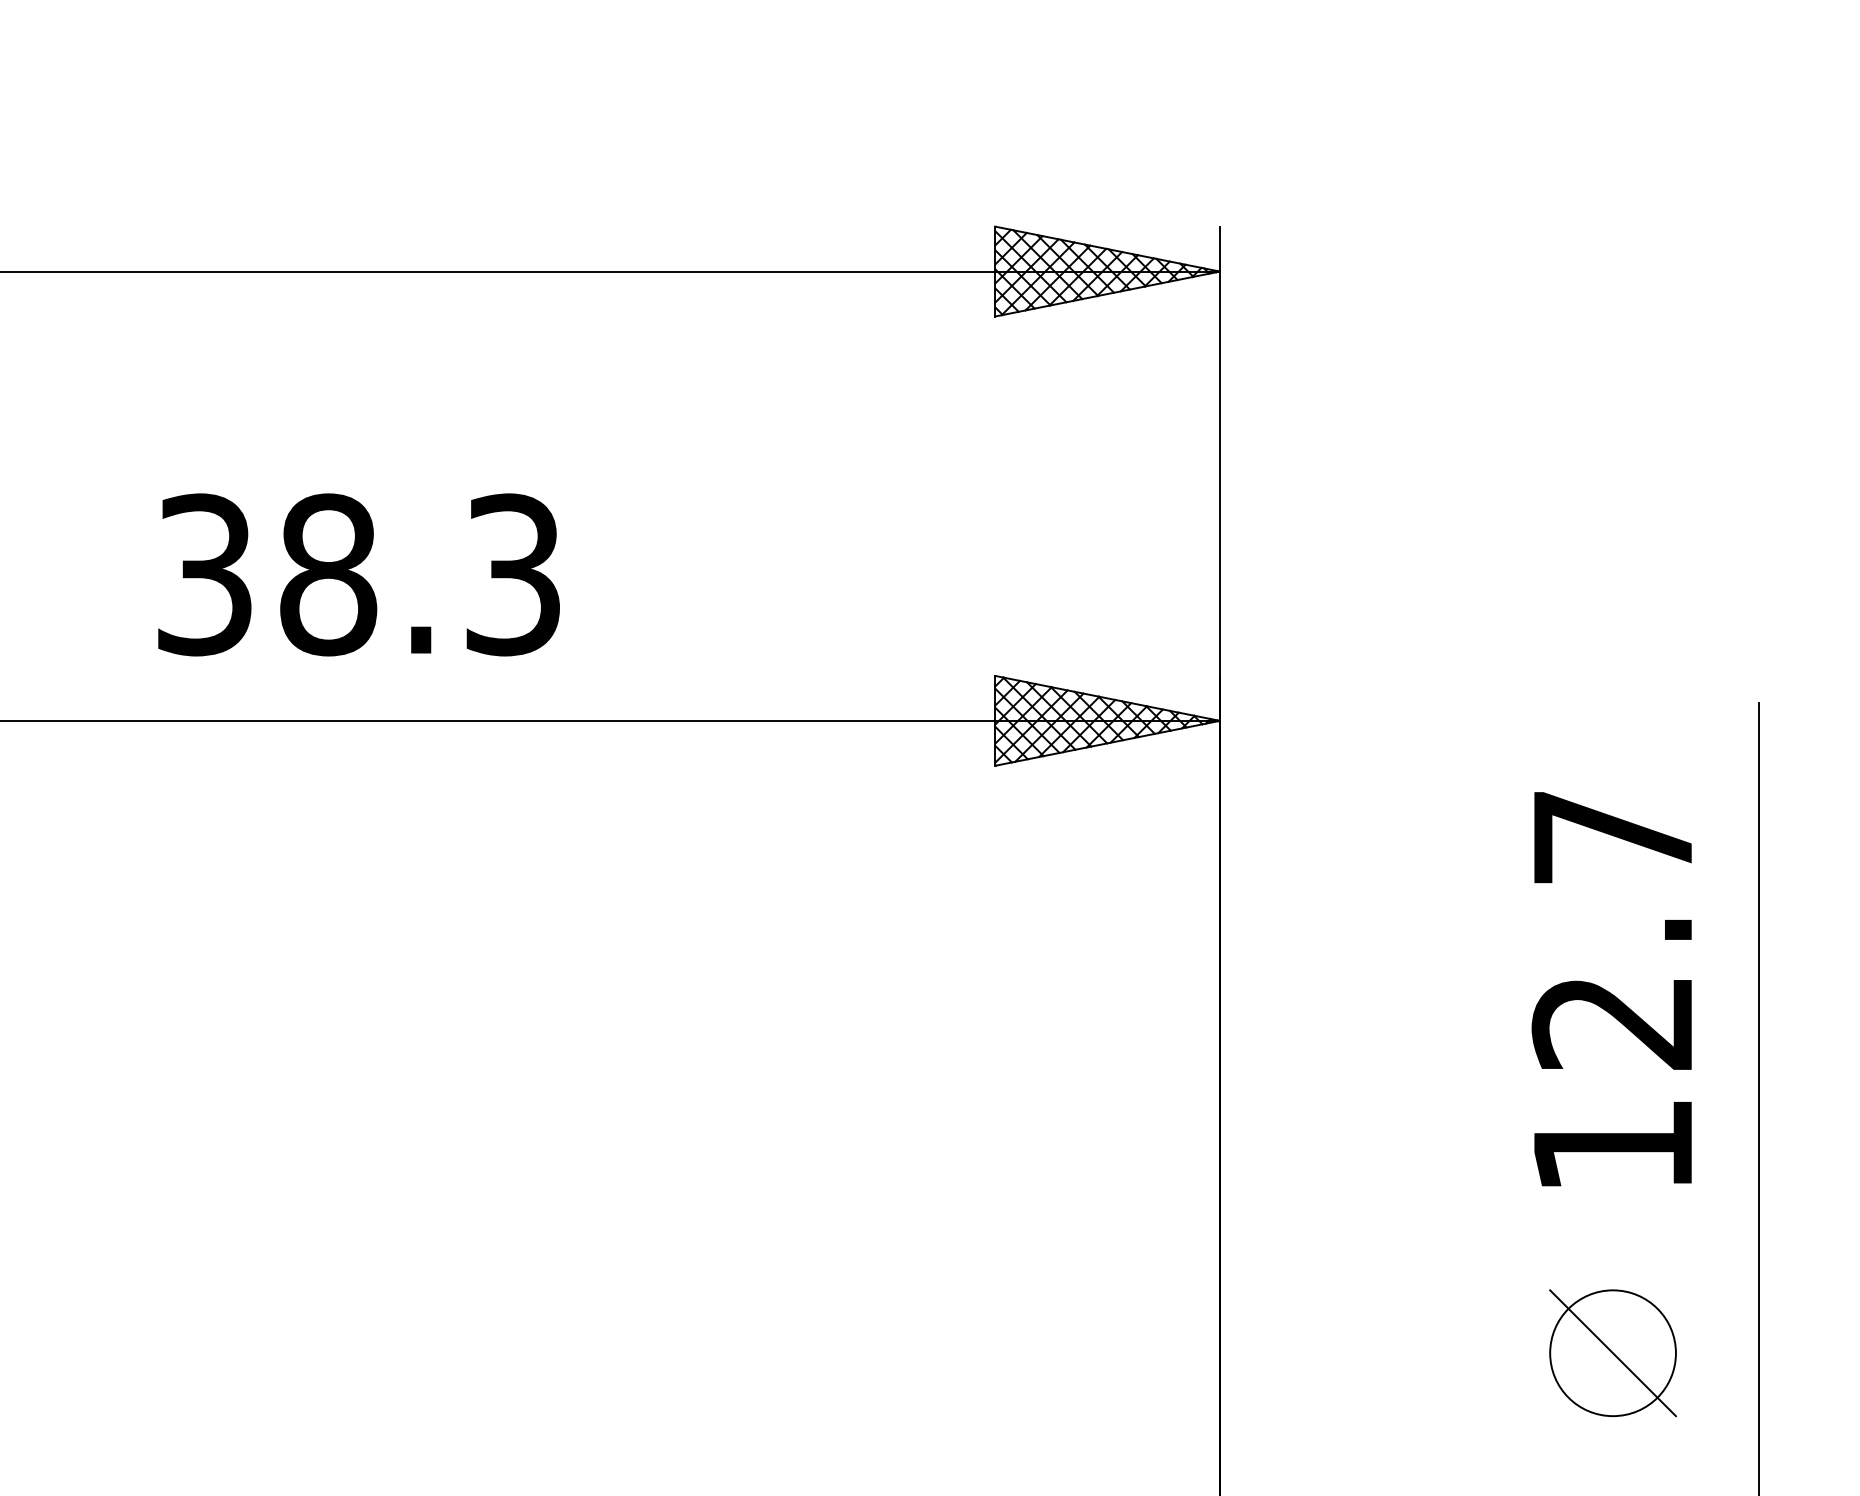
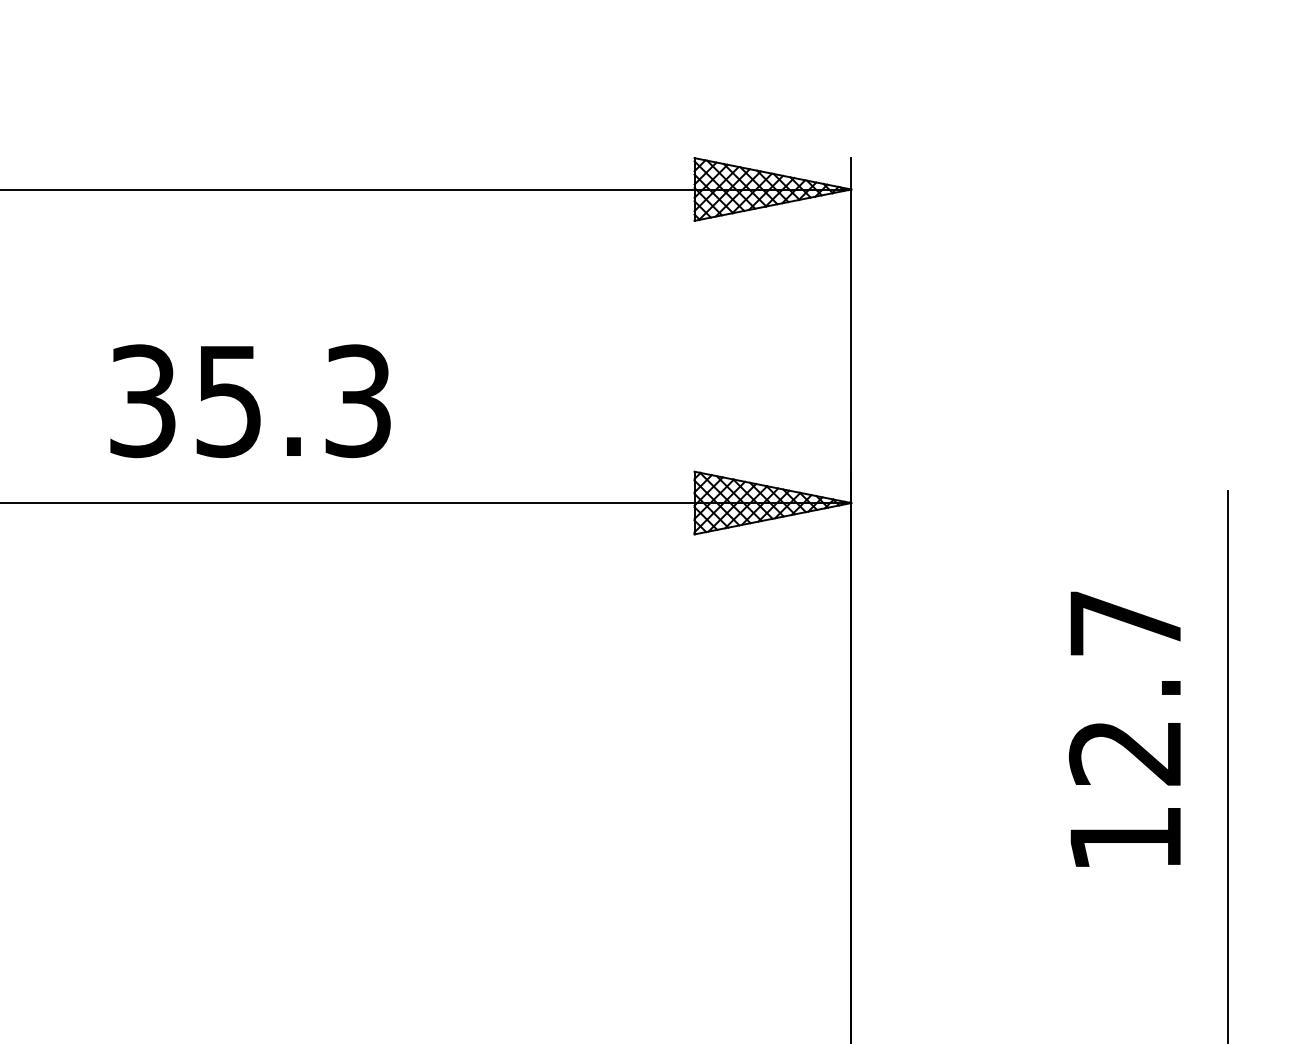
text: (328, 575) -> (229, 401), 38.3 -> 35.3
text: (1611, 988) -> (1124, 728), moved
part: (1612, 1353) -> (1125, 944), removed

